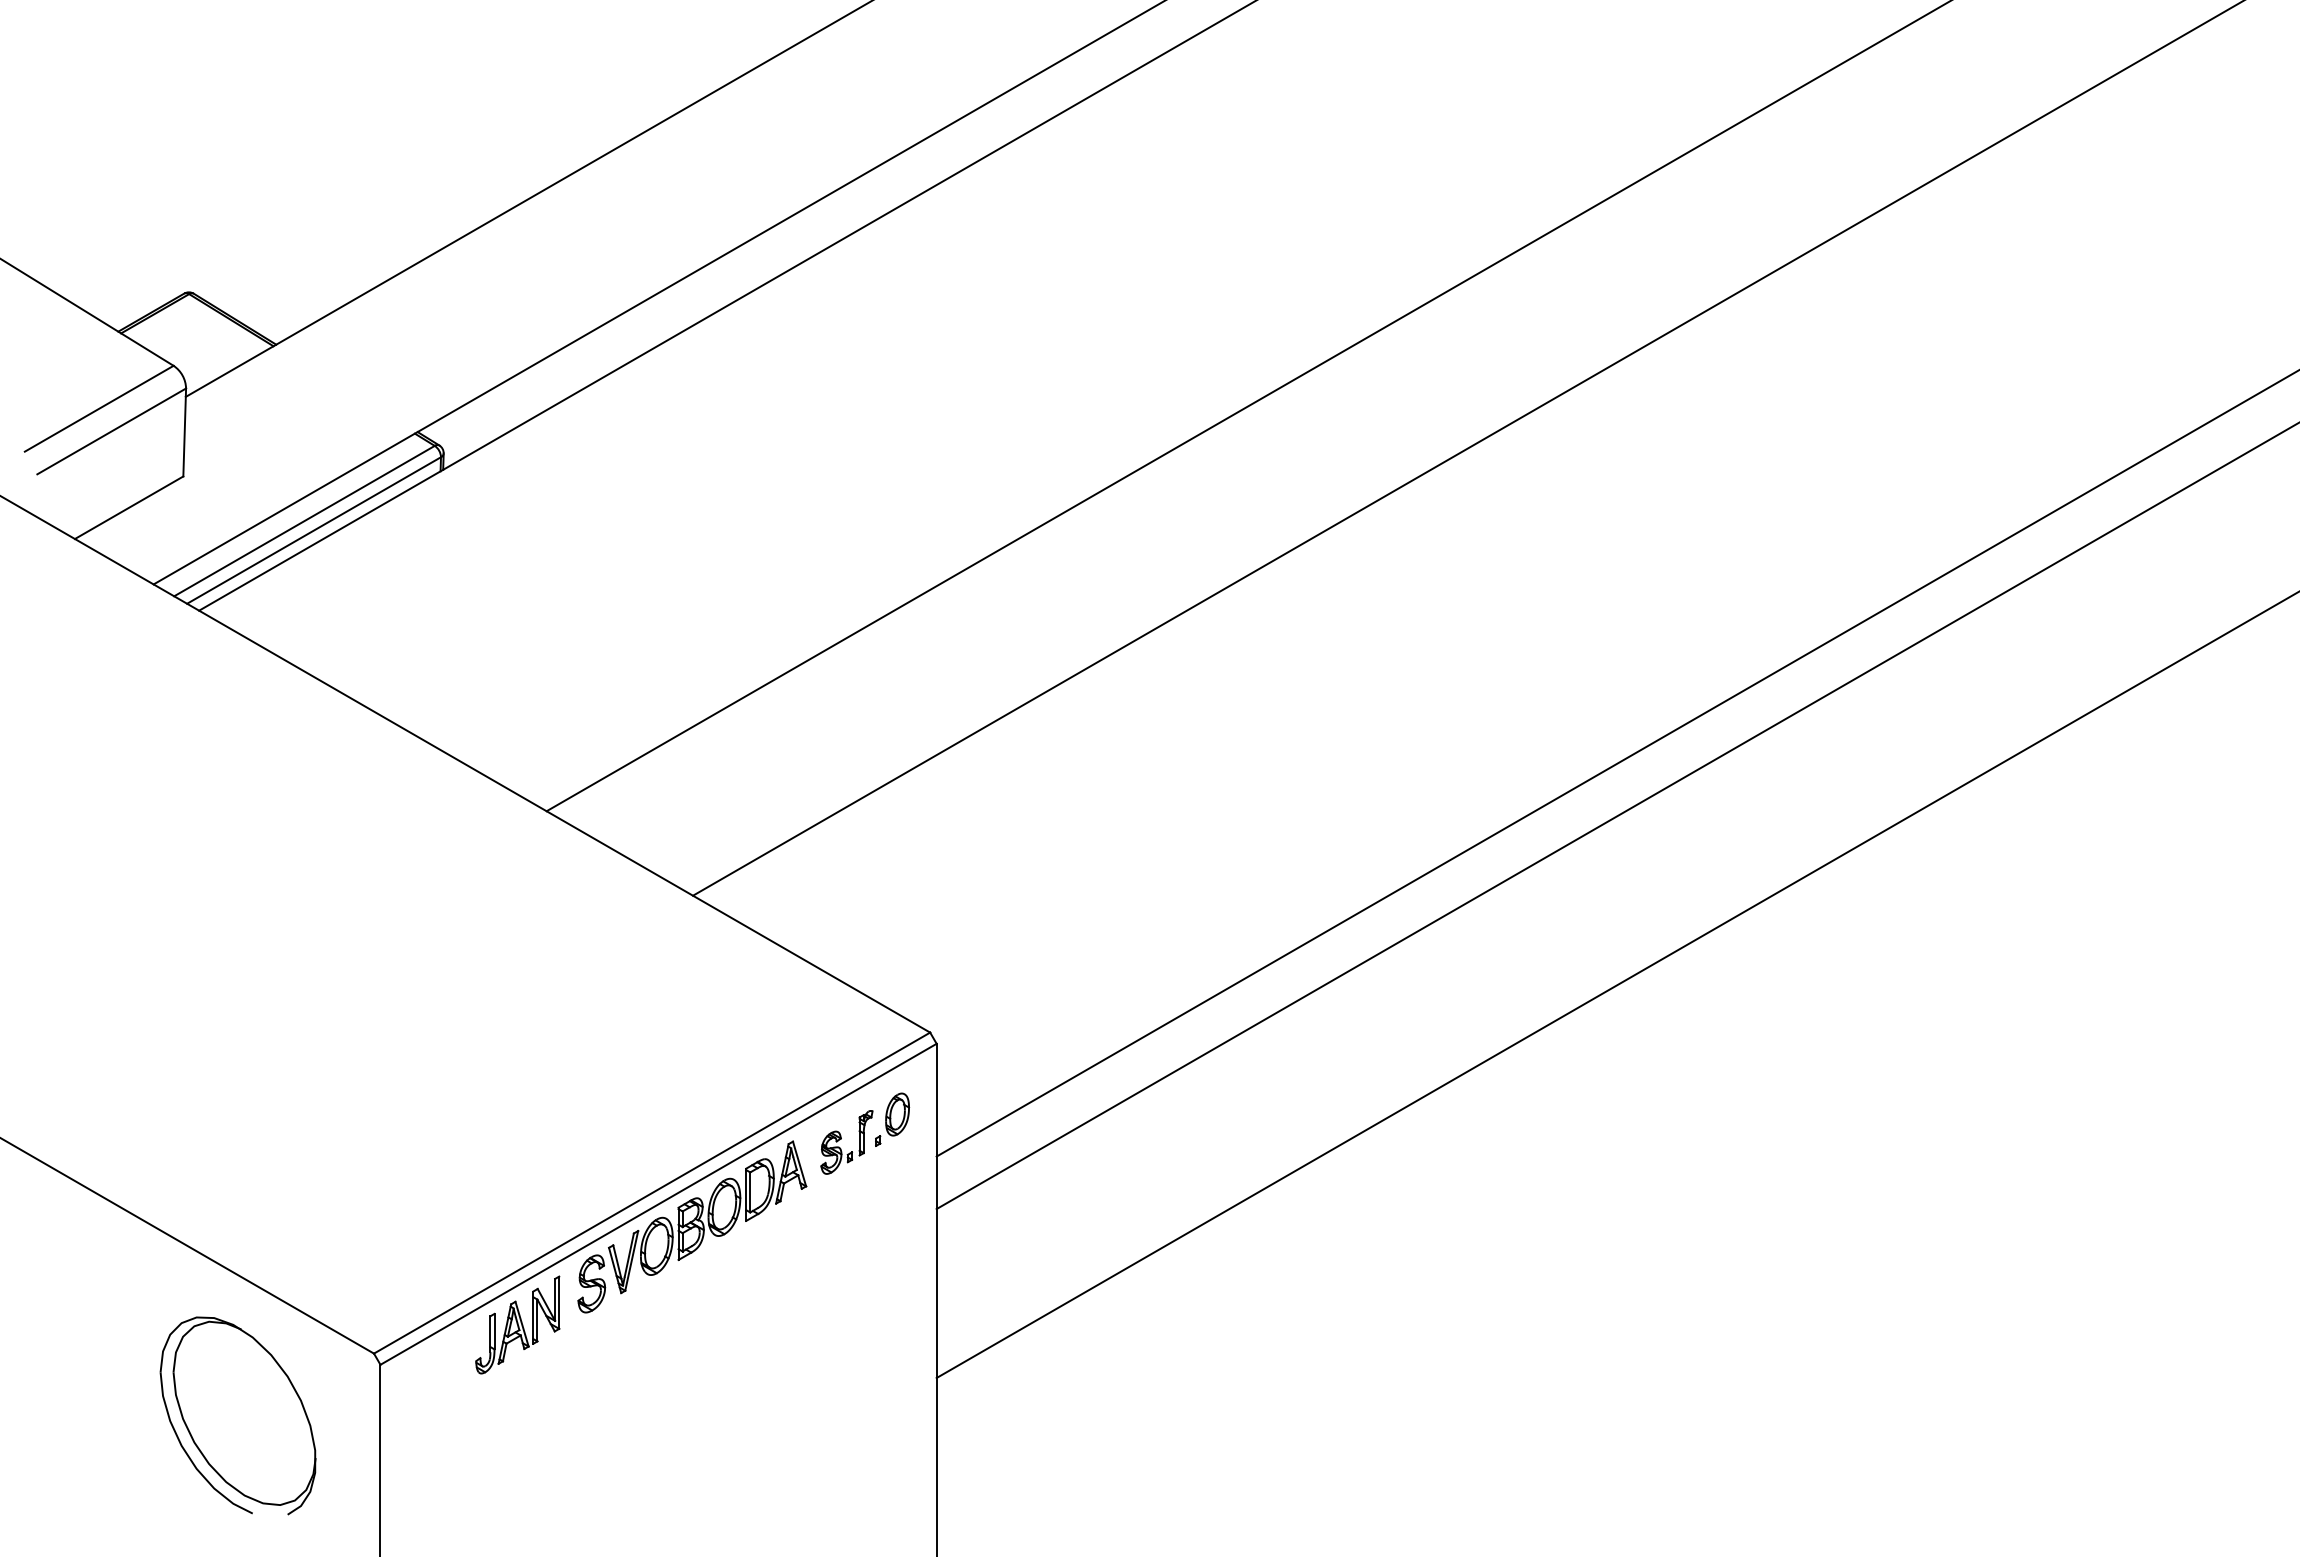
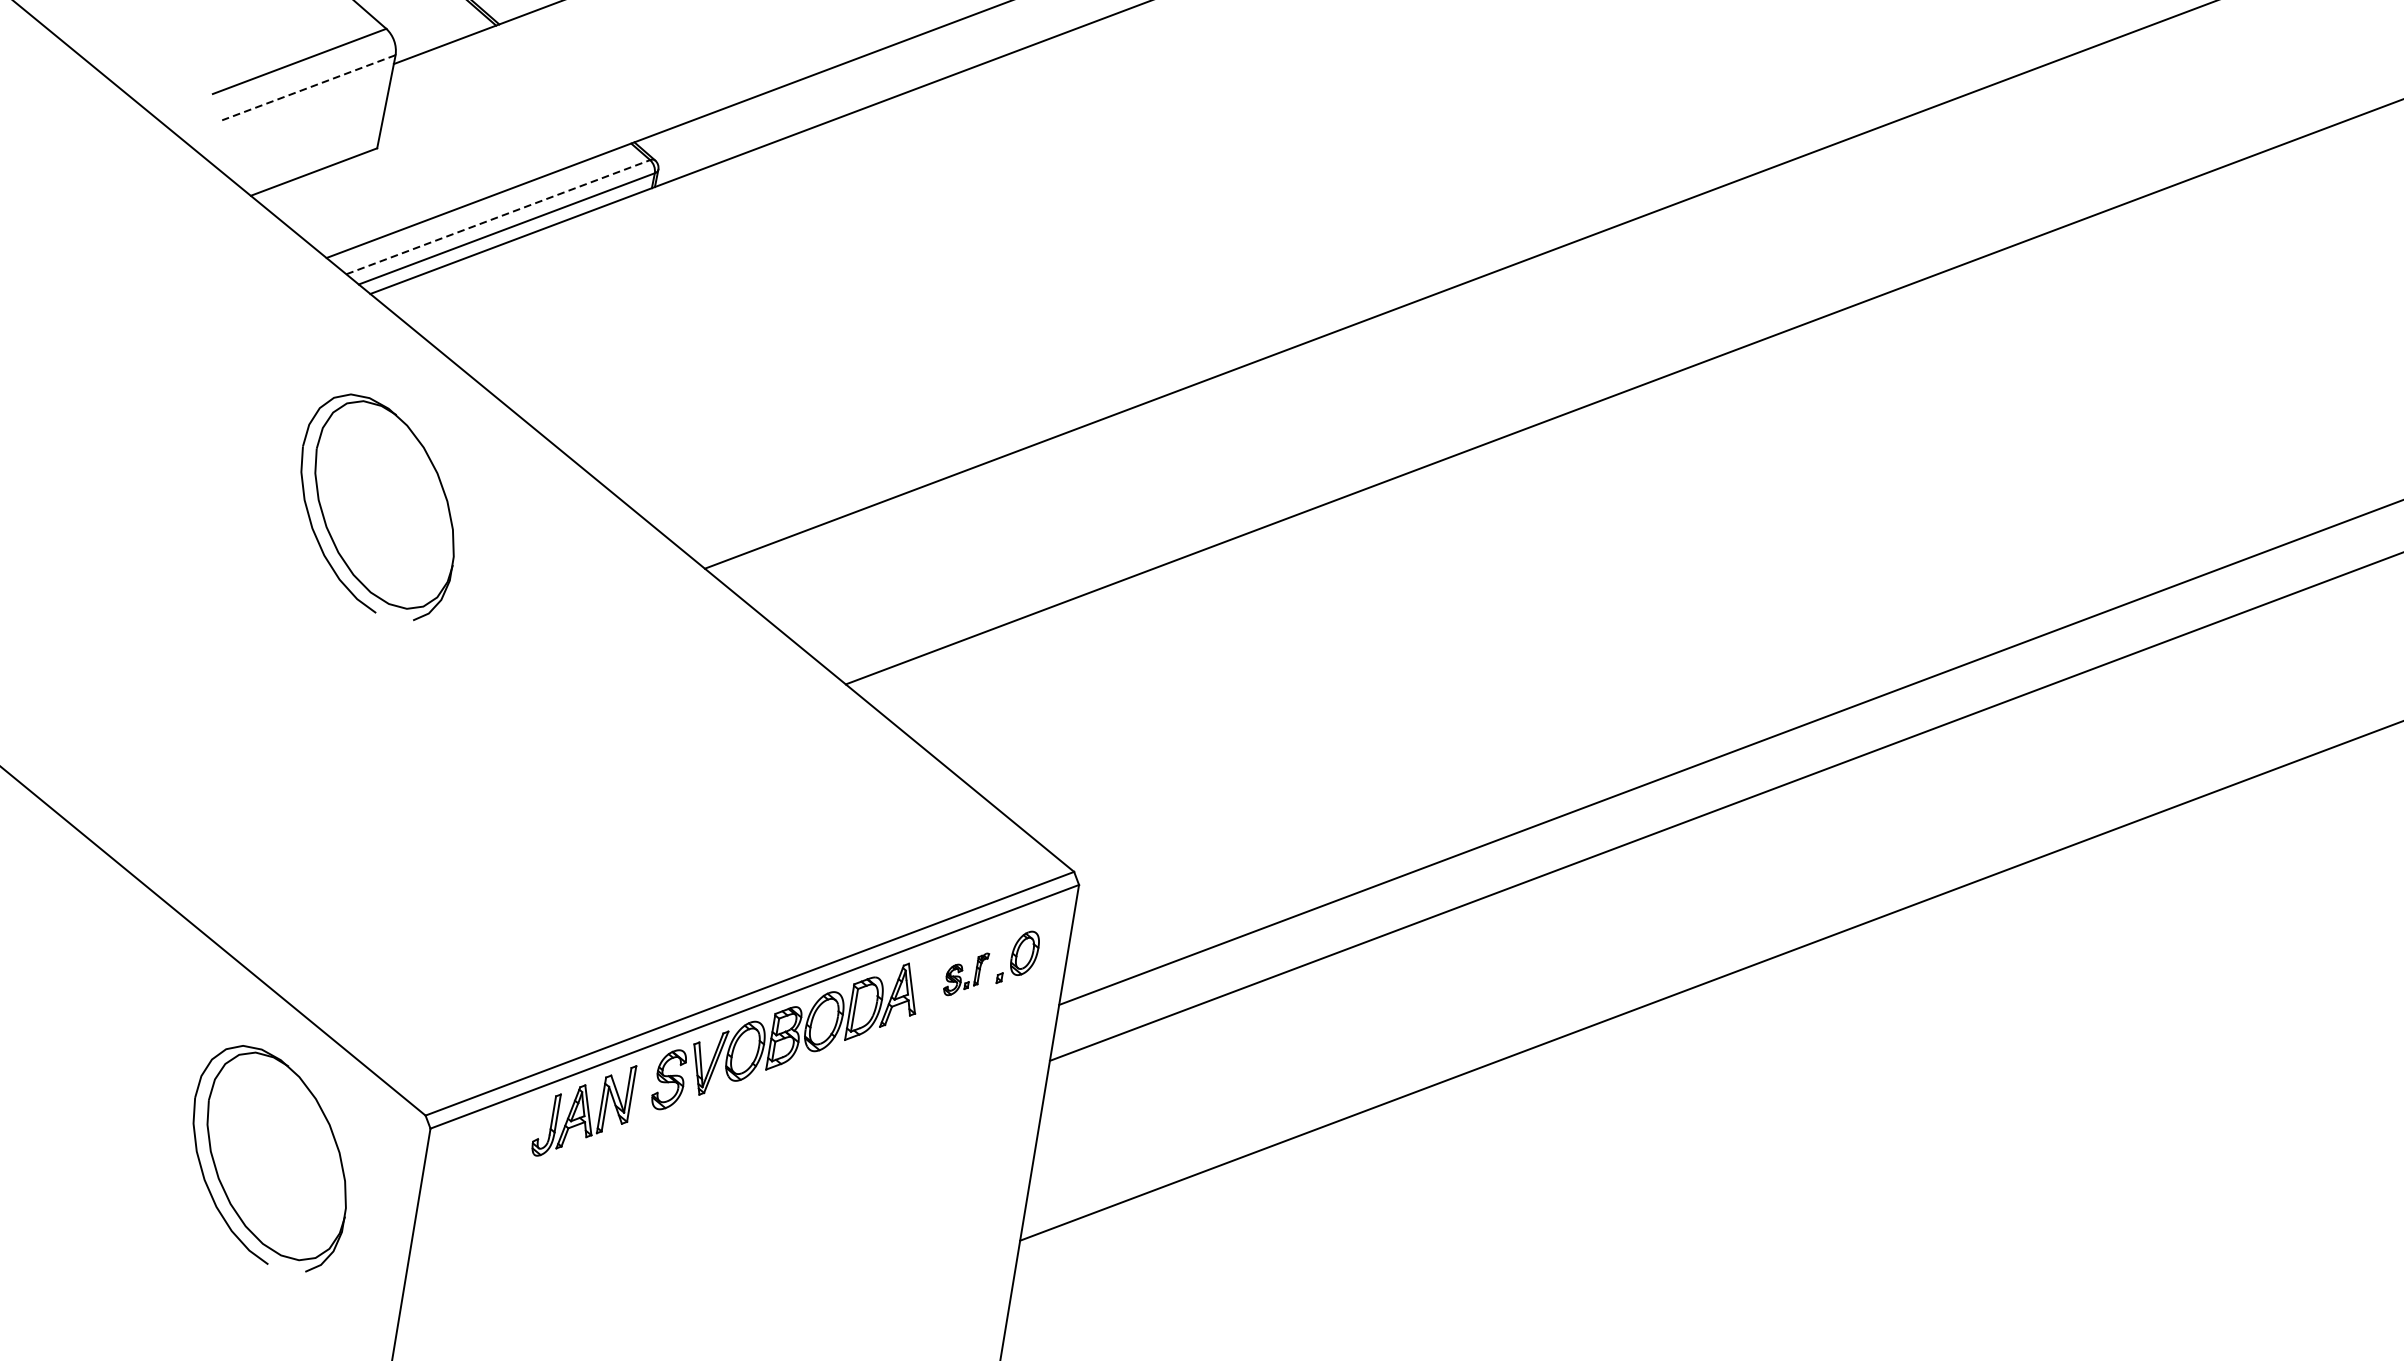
line: (111, 431) -> (308, 87), solid -> dashed
line: (304, 520) -> (498, 216), solid -> dashed
part: (237, 803) -> (377, 505), added
part: (846, 1142) -> (965, 974), size x0.7

